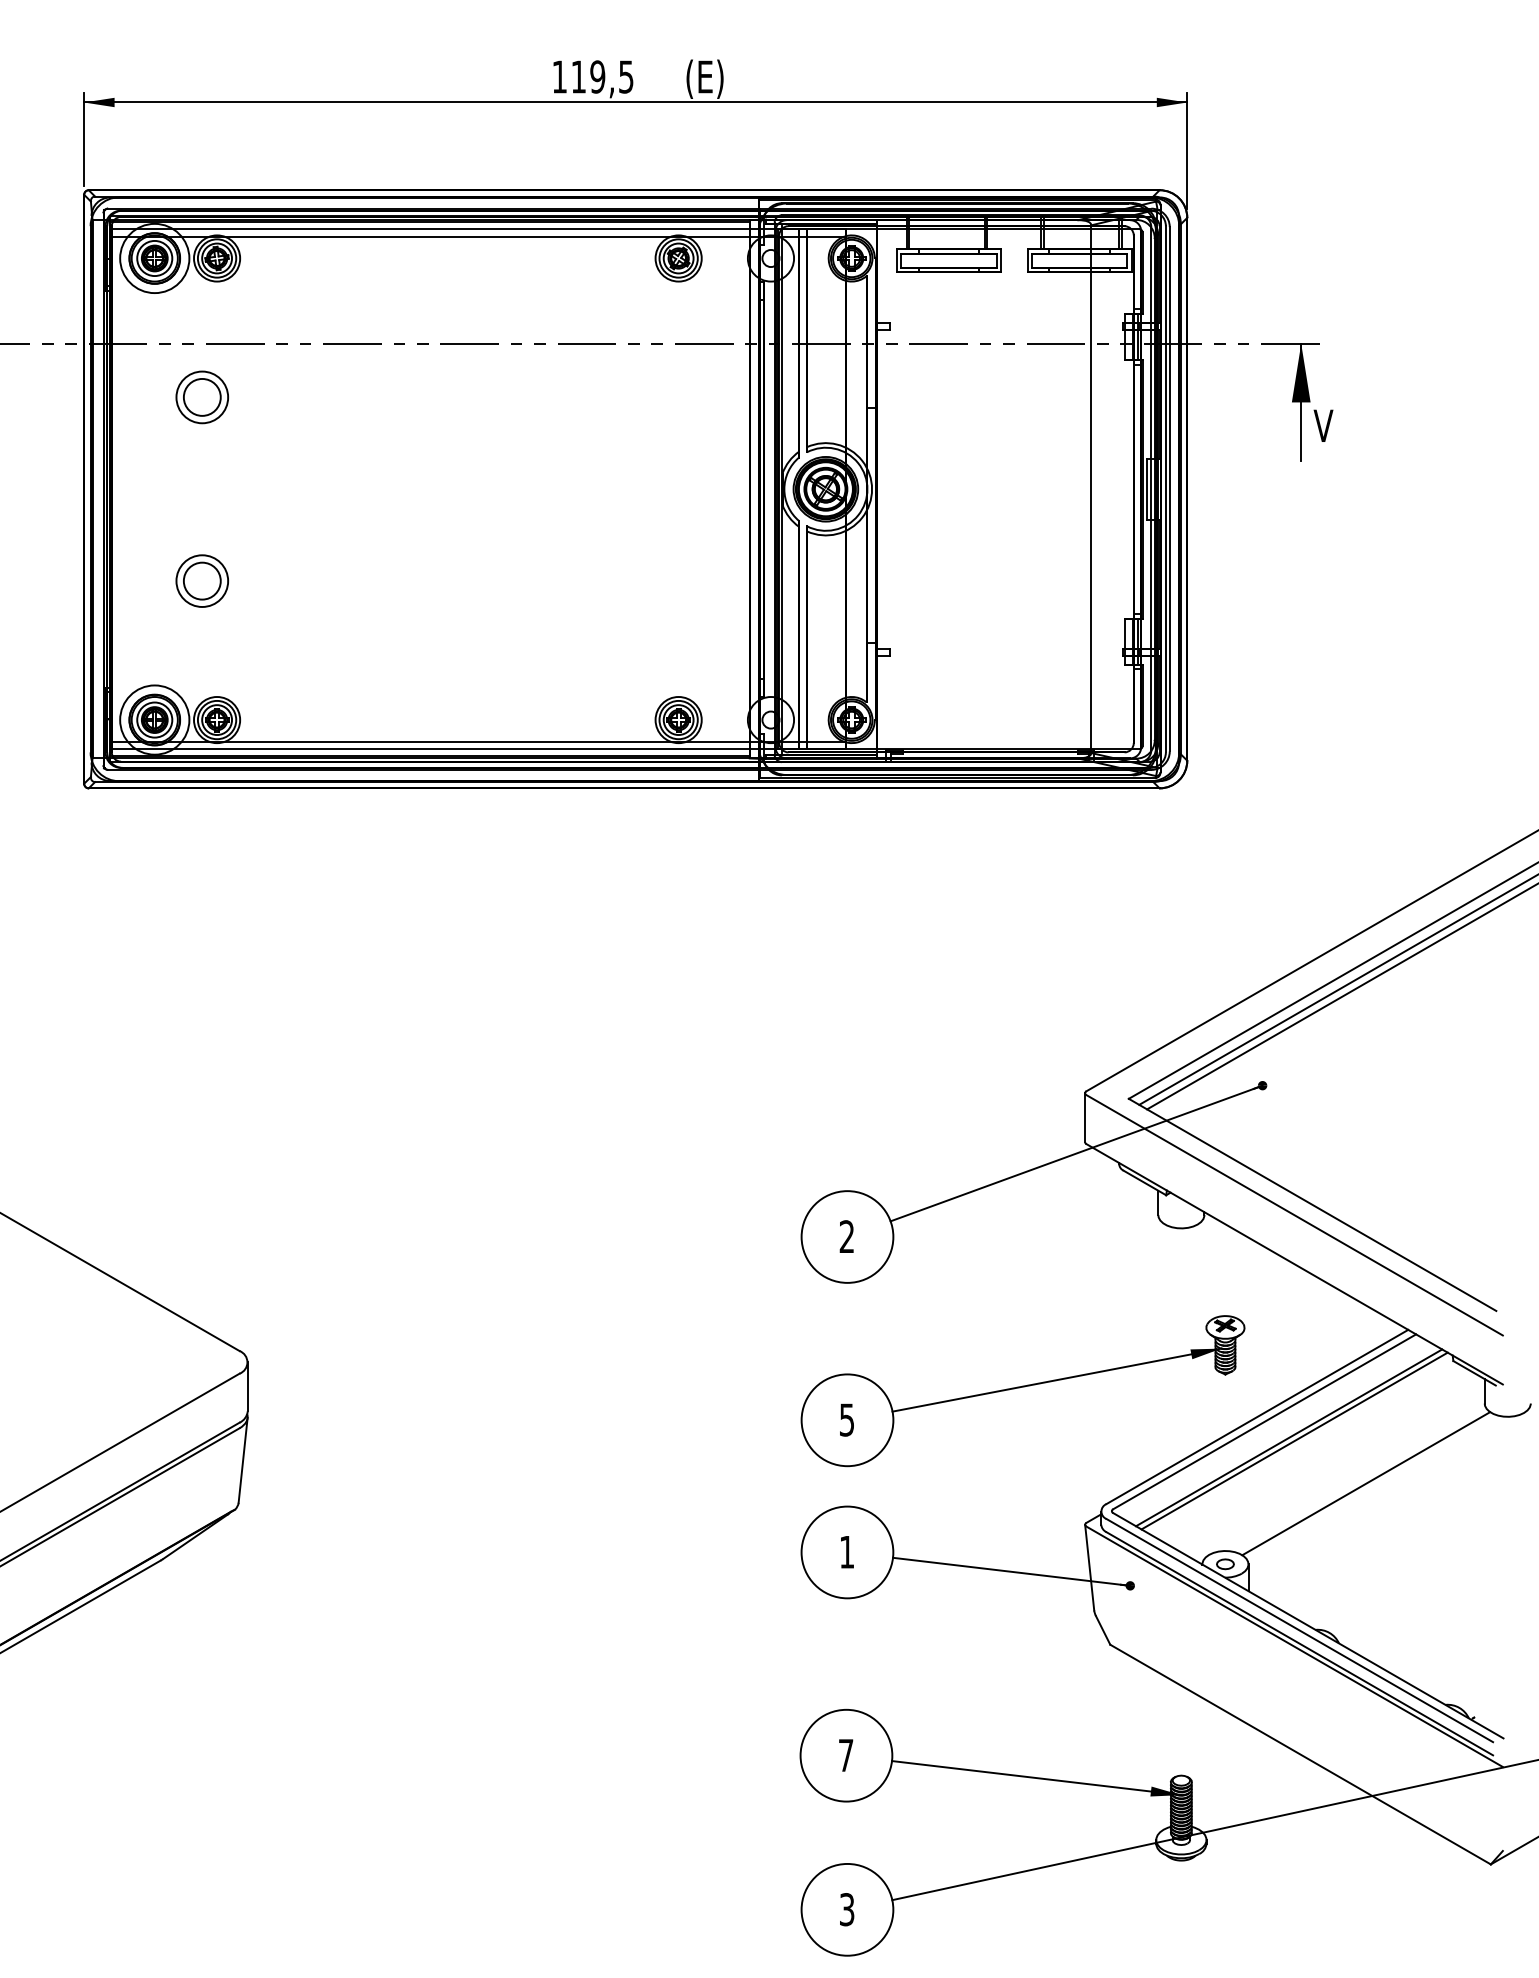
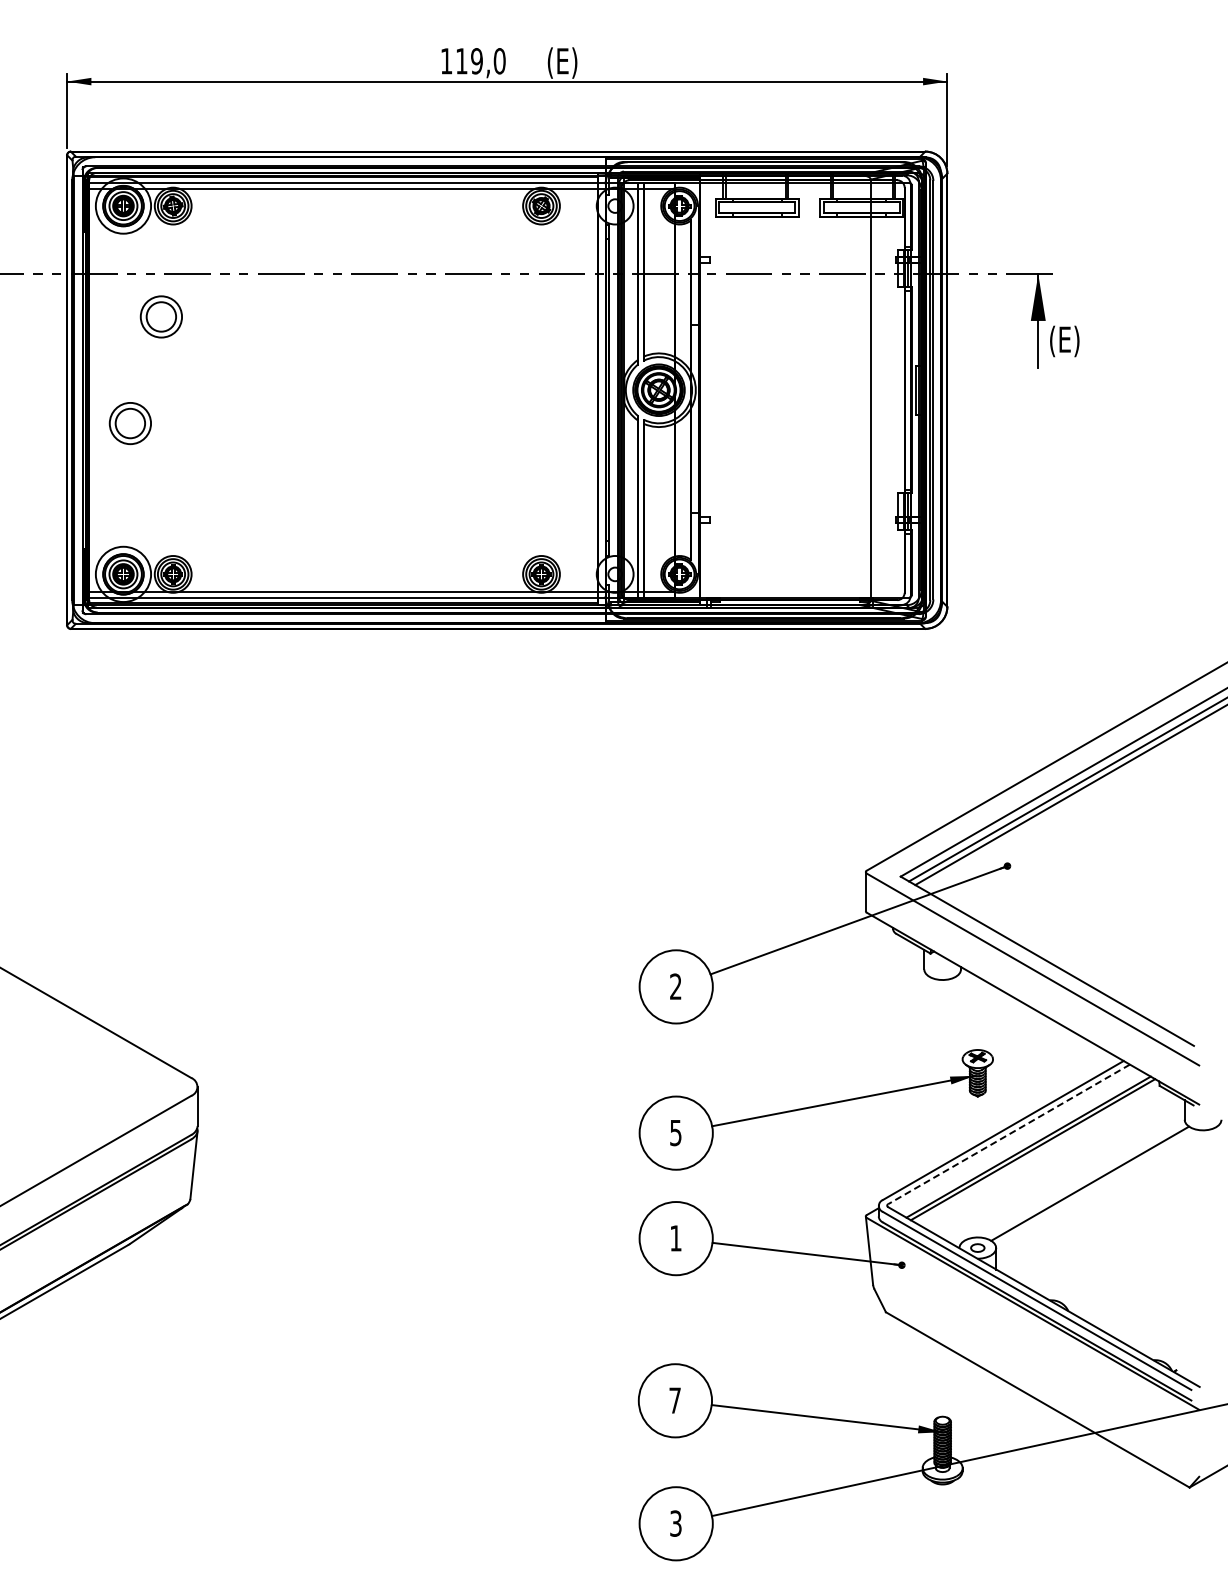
text: (626, 77) -> (499, 61), 119,5 -> 119,0
text: (1332, 428) -> (1063, 341), V -> (E)
part: (201, 581) -> (129, 423), moved
line: (1265, 1421) -> (1009, 1134), solid -> dashed

